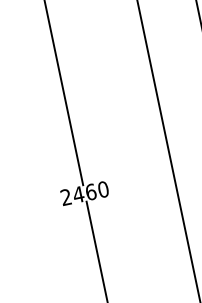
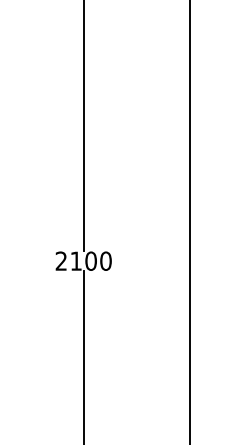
text: (84, 192) -> (83, 260), 2460 -> 2100

